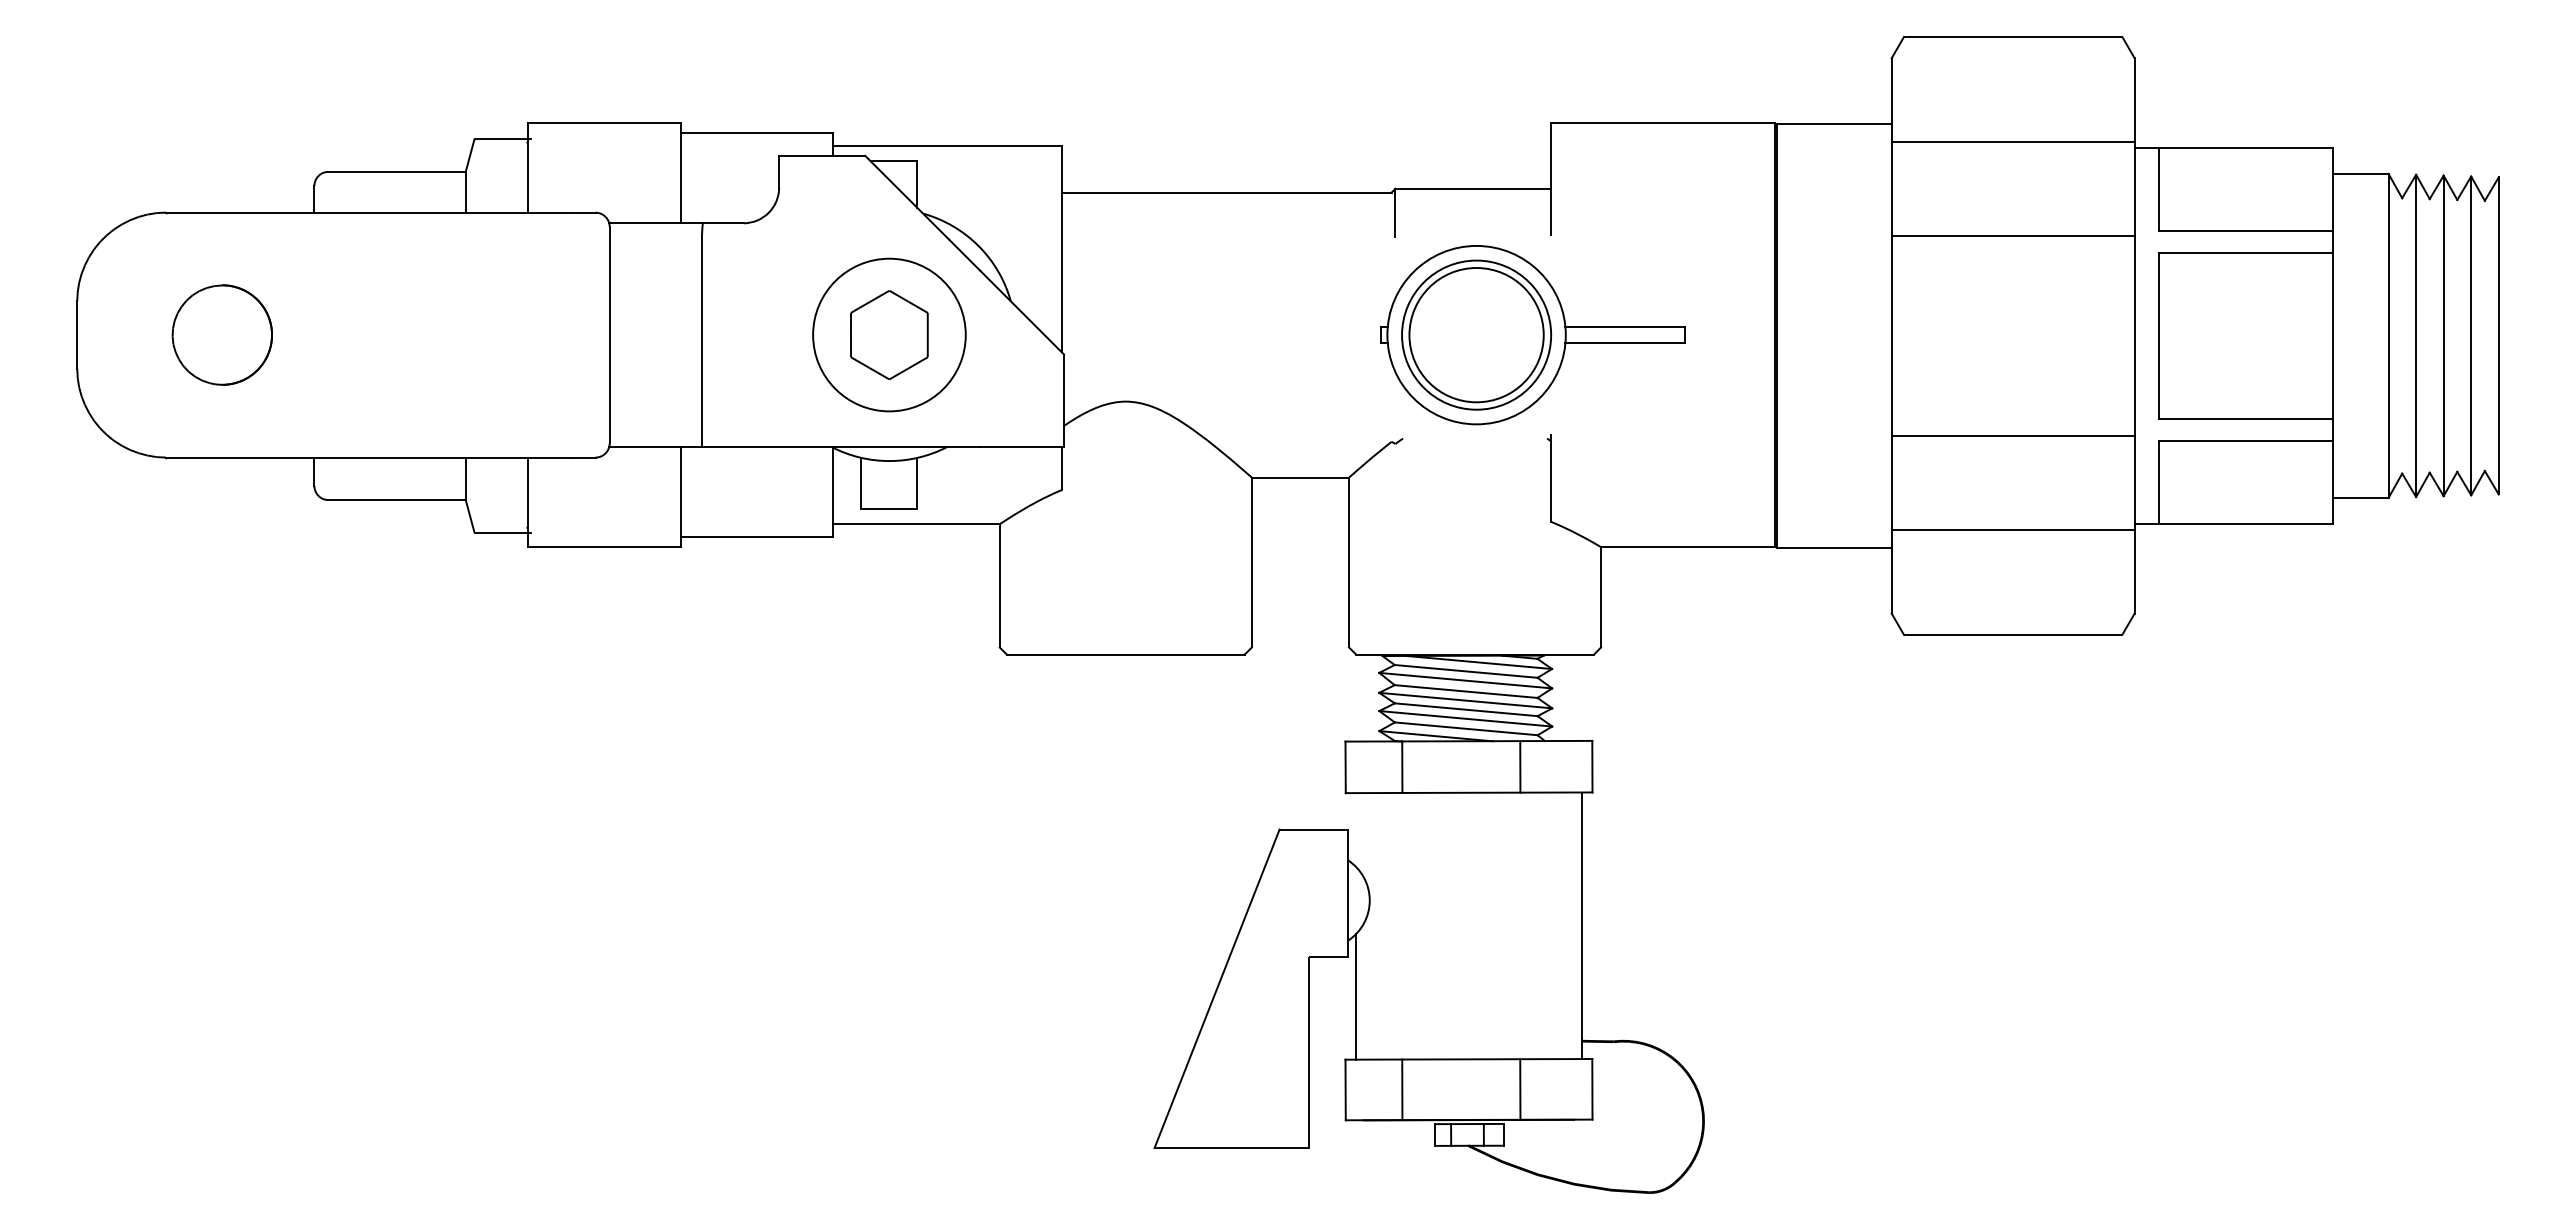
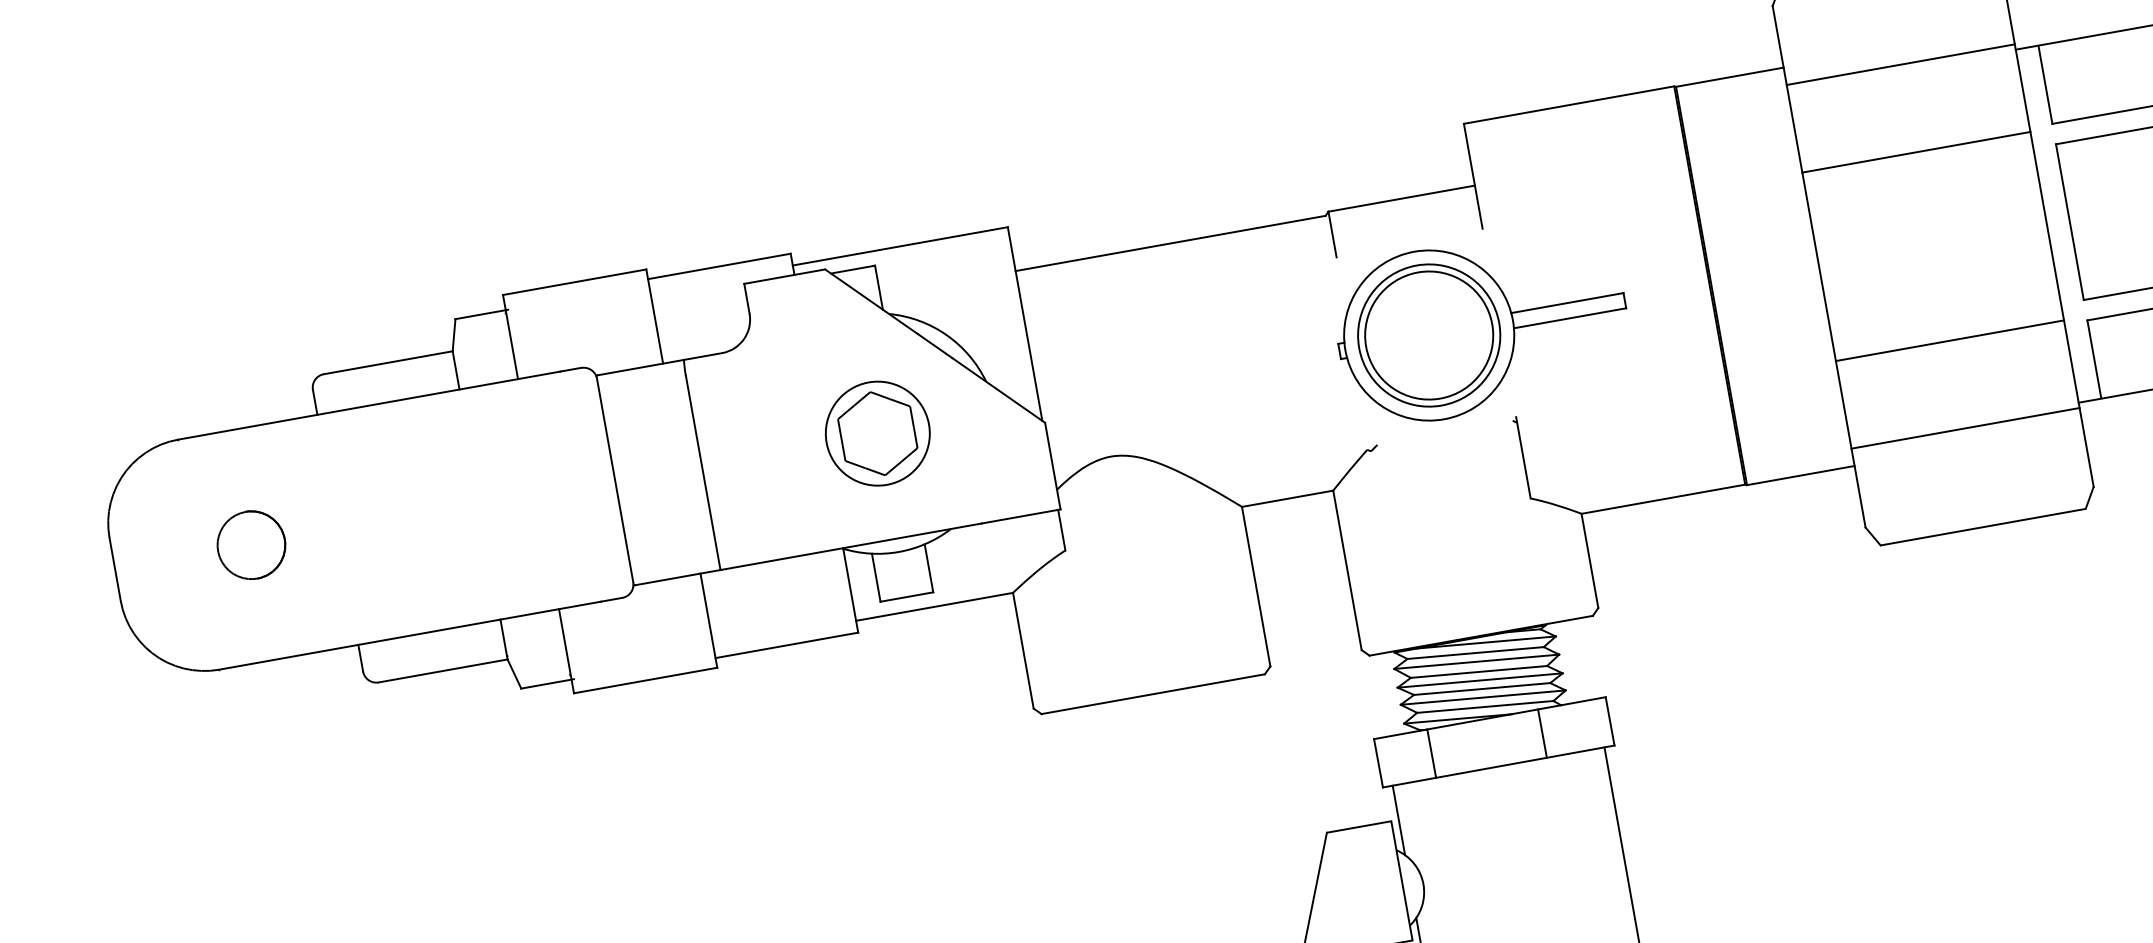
part: (222, 334) -> (251, 544), size x0.71
circle: (888, 334) -> (876, 433), size x0.71
line: (1356, 830) -> (1399, 820), added

